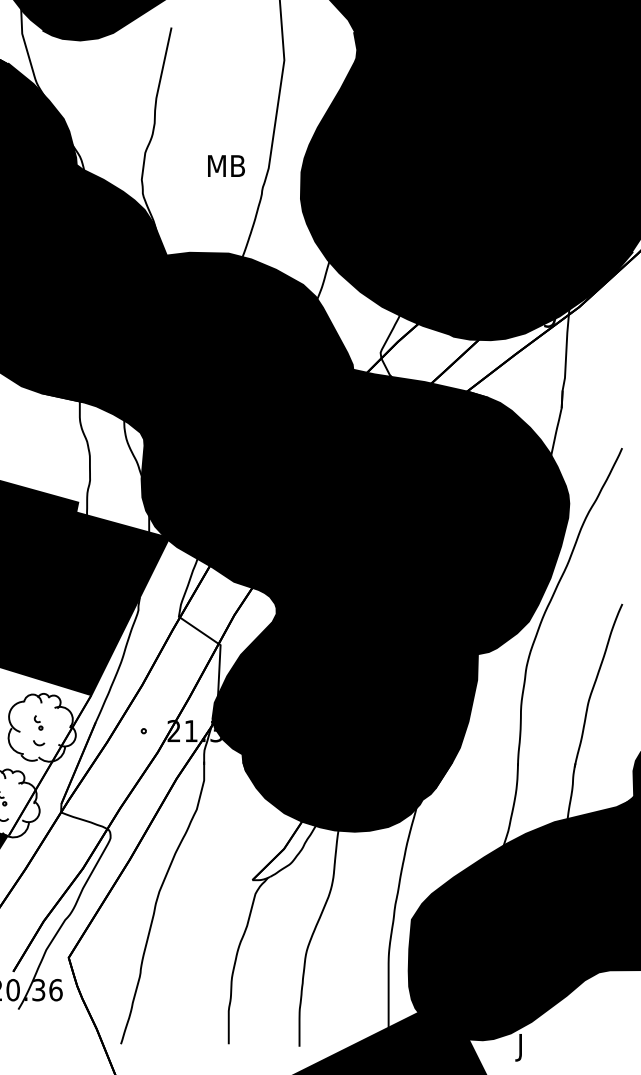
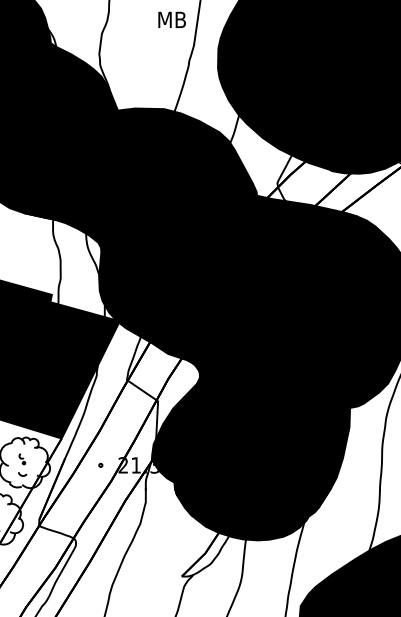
text: (226, 165) -> (172, 19), moved

